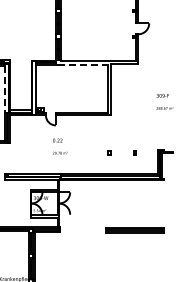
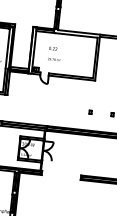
line: (83, 65) -> (76, 35), dashed -> solid
line: (4, 89) -> (7, 48), dashed -> solid
part: (60, 146) -> (55, 54), moved

